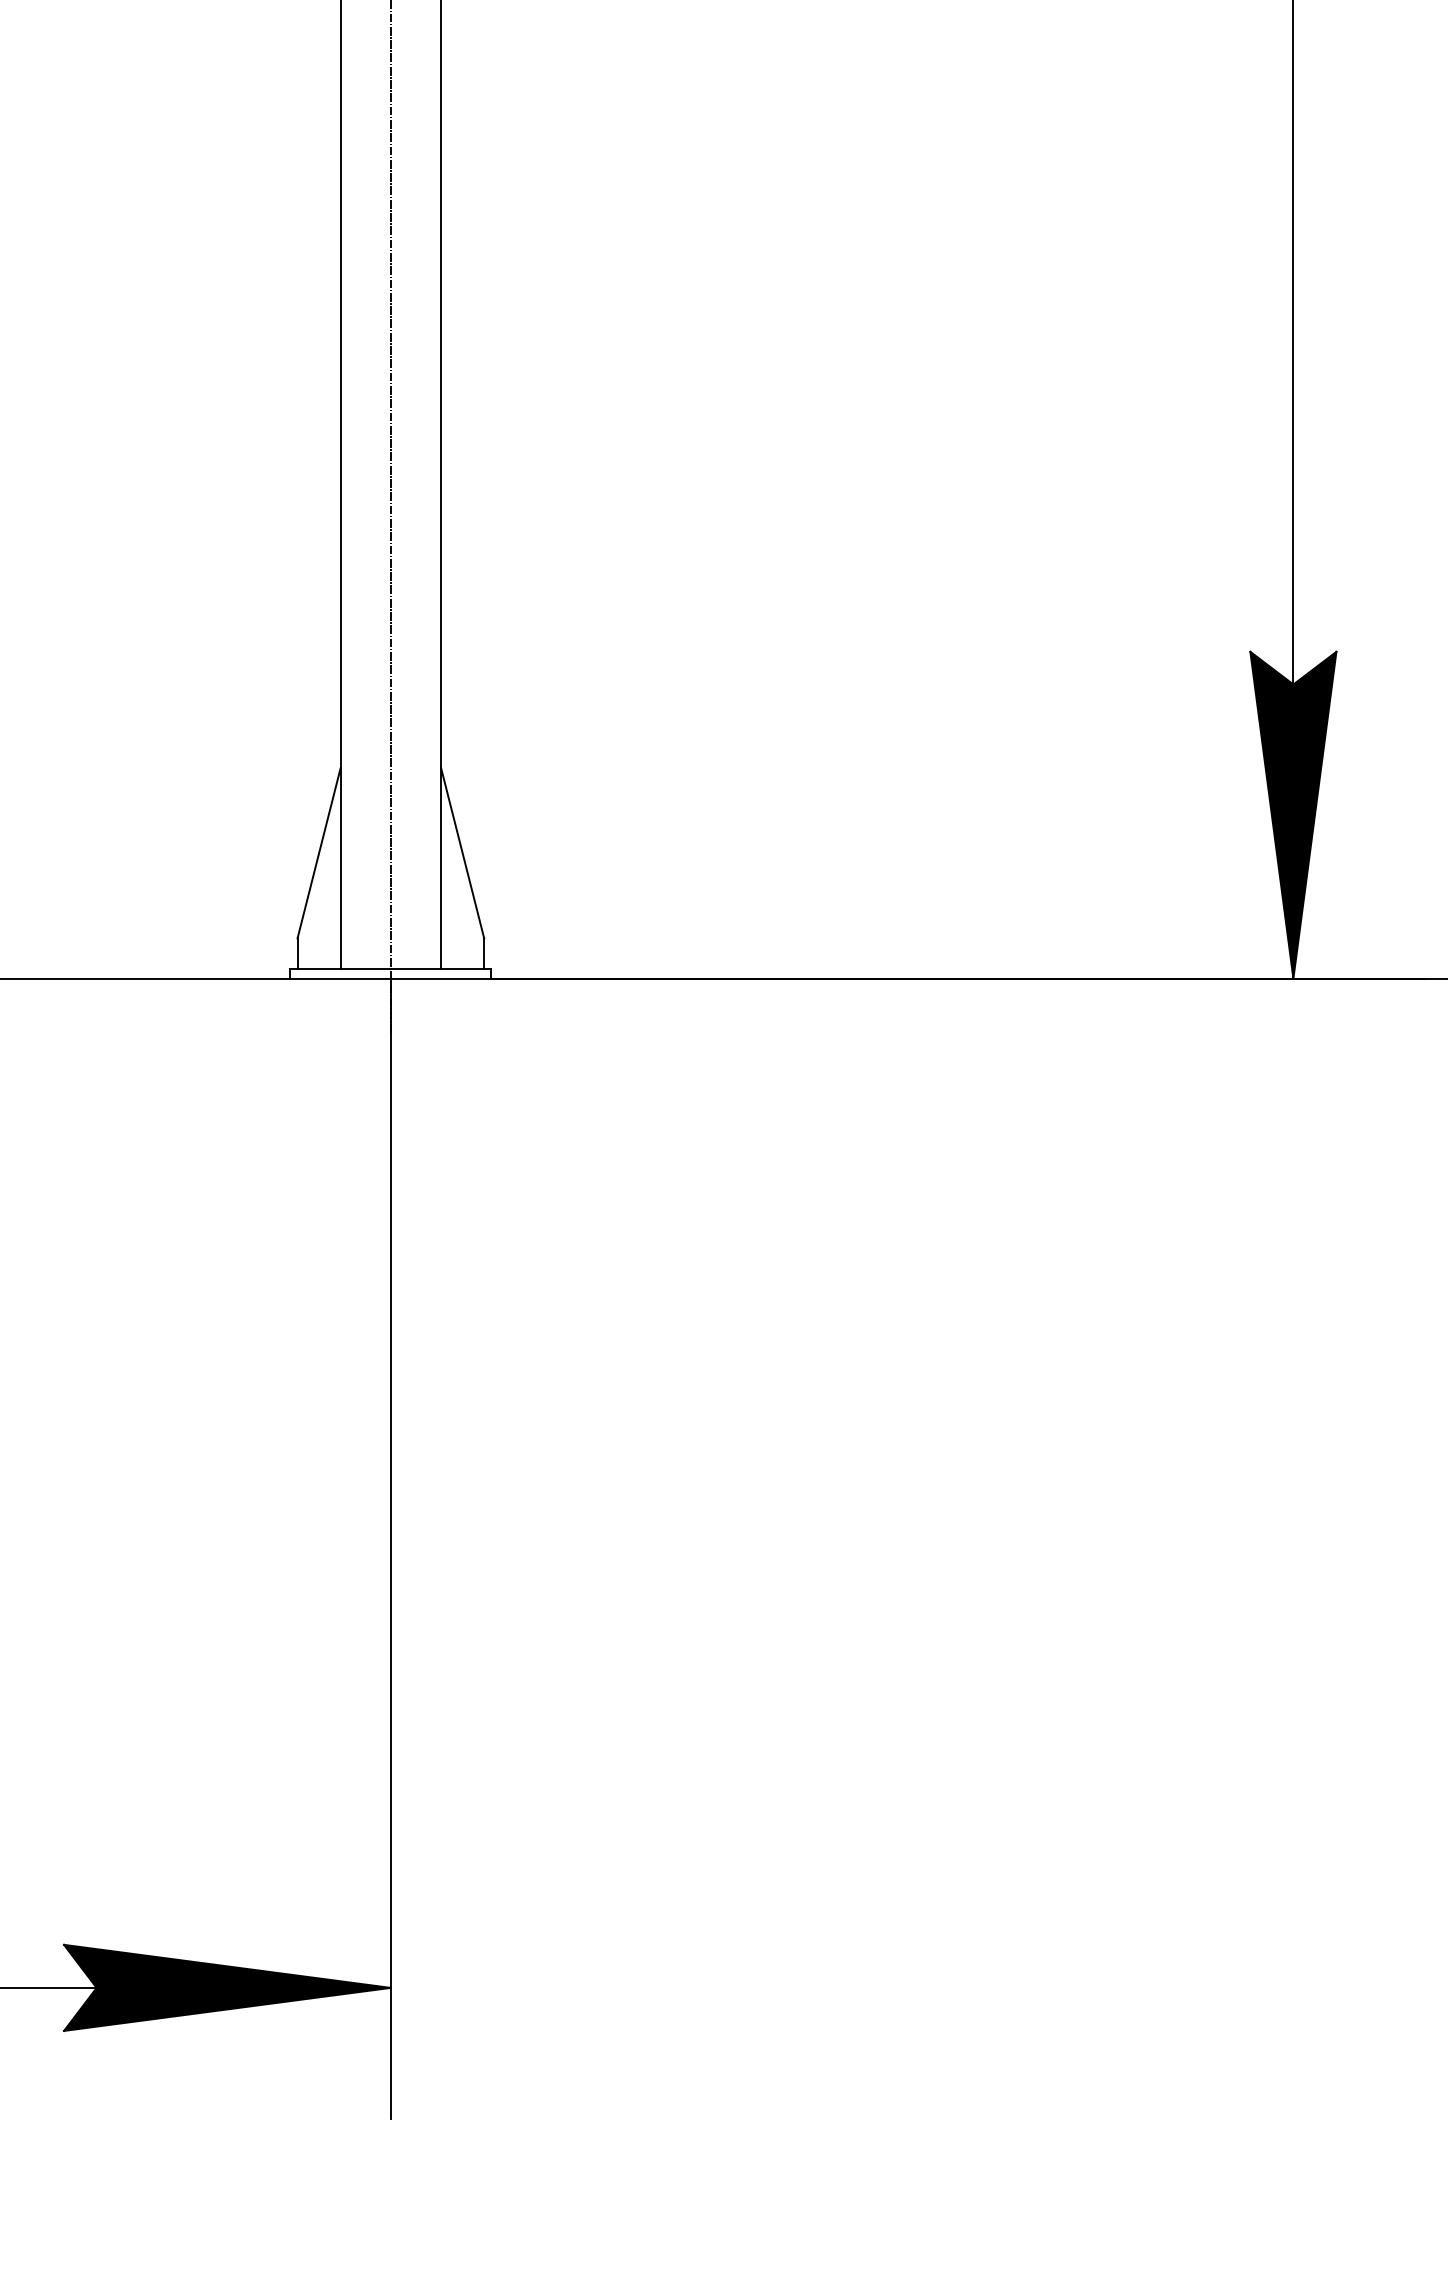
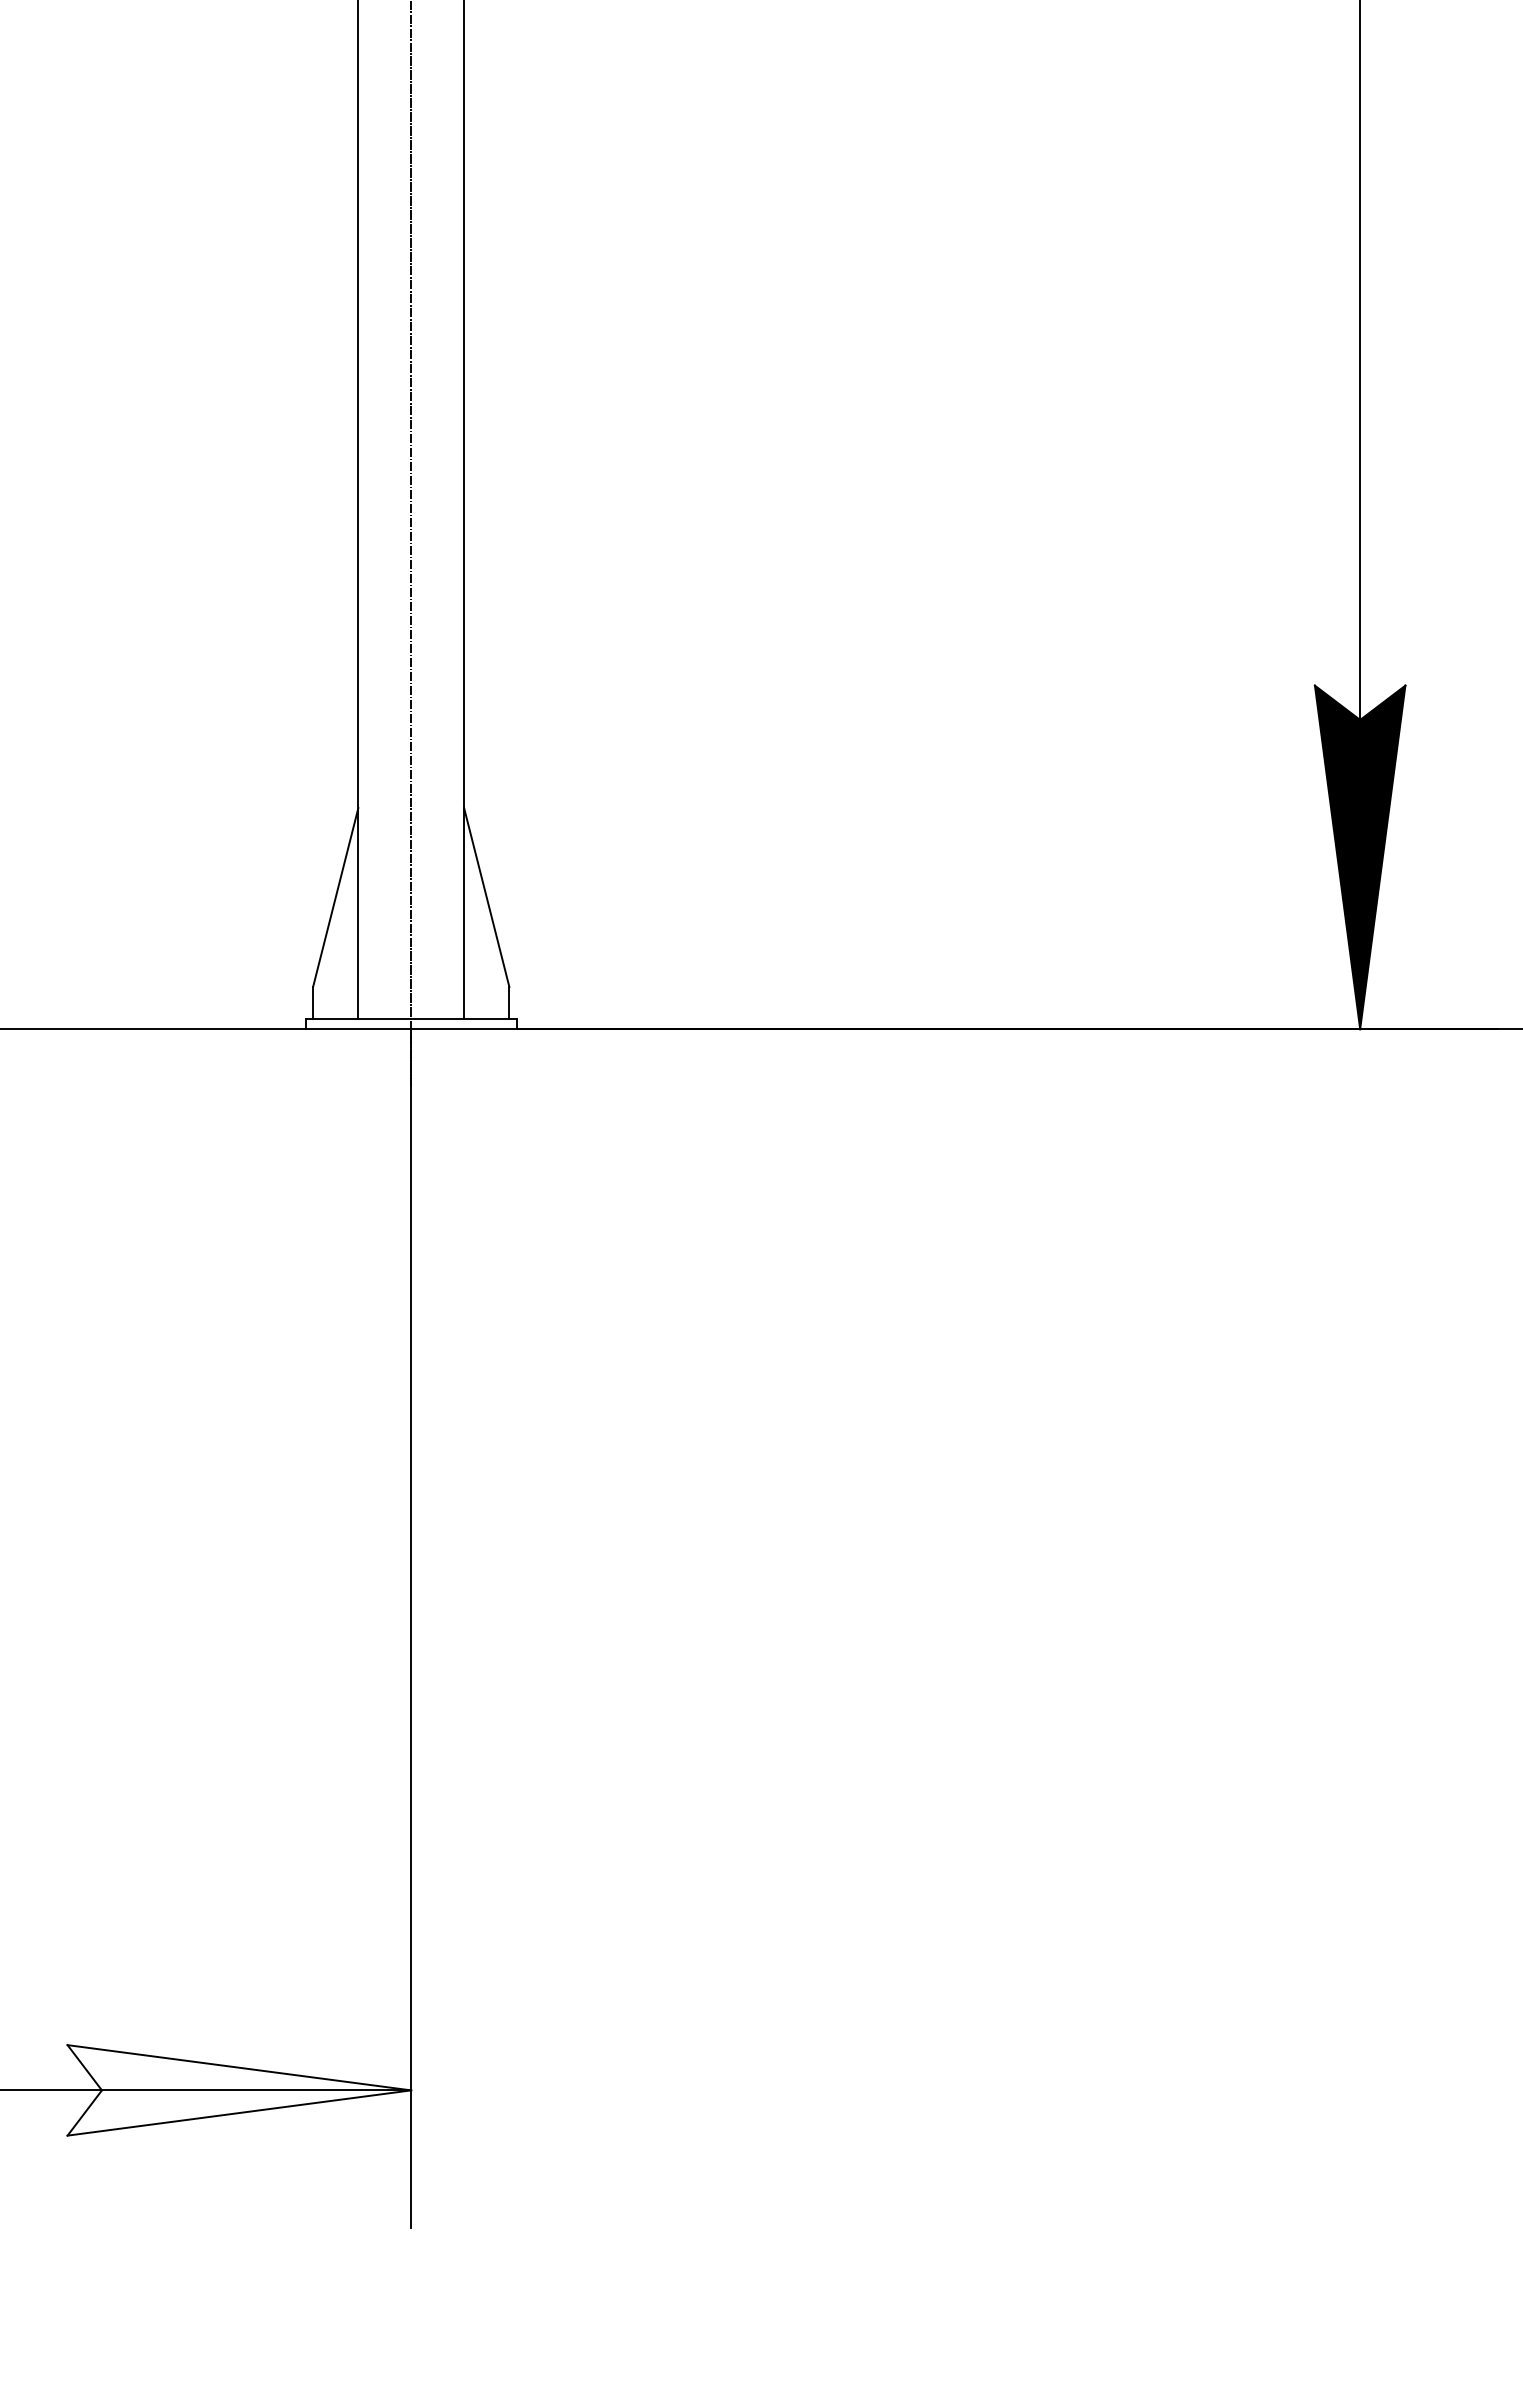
fill: (227, 1988) -> (239, 2090), removed

